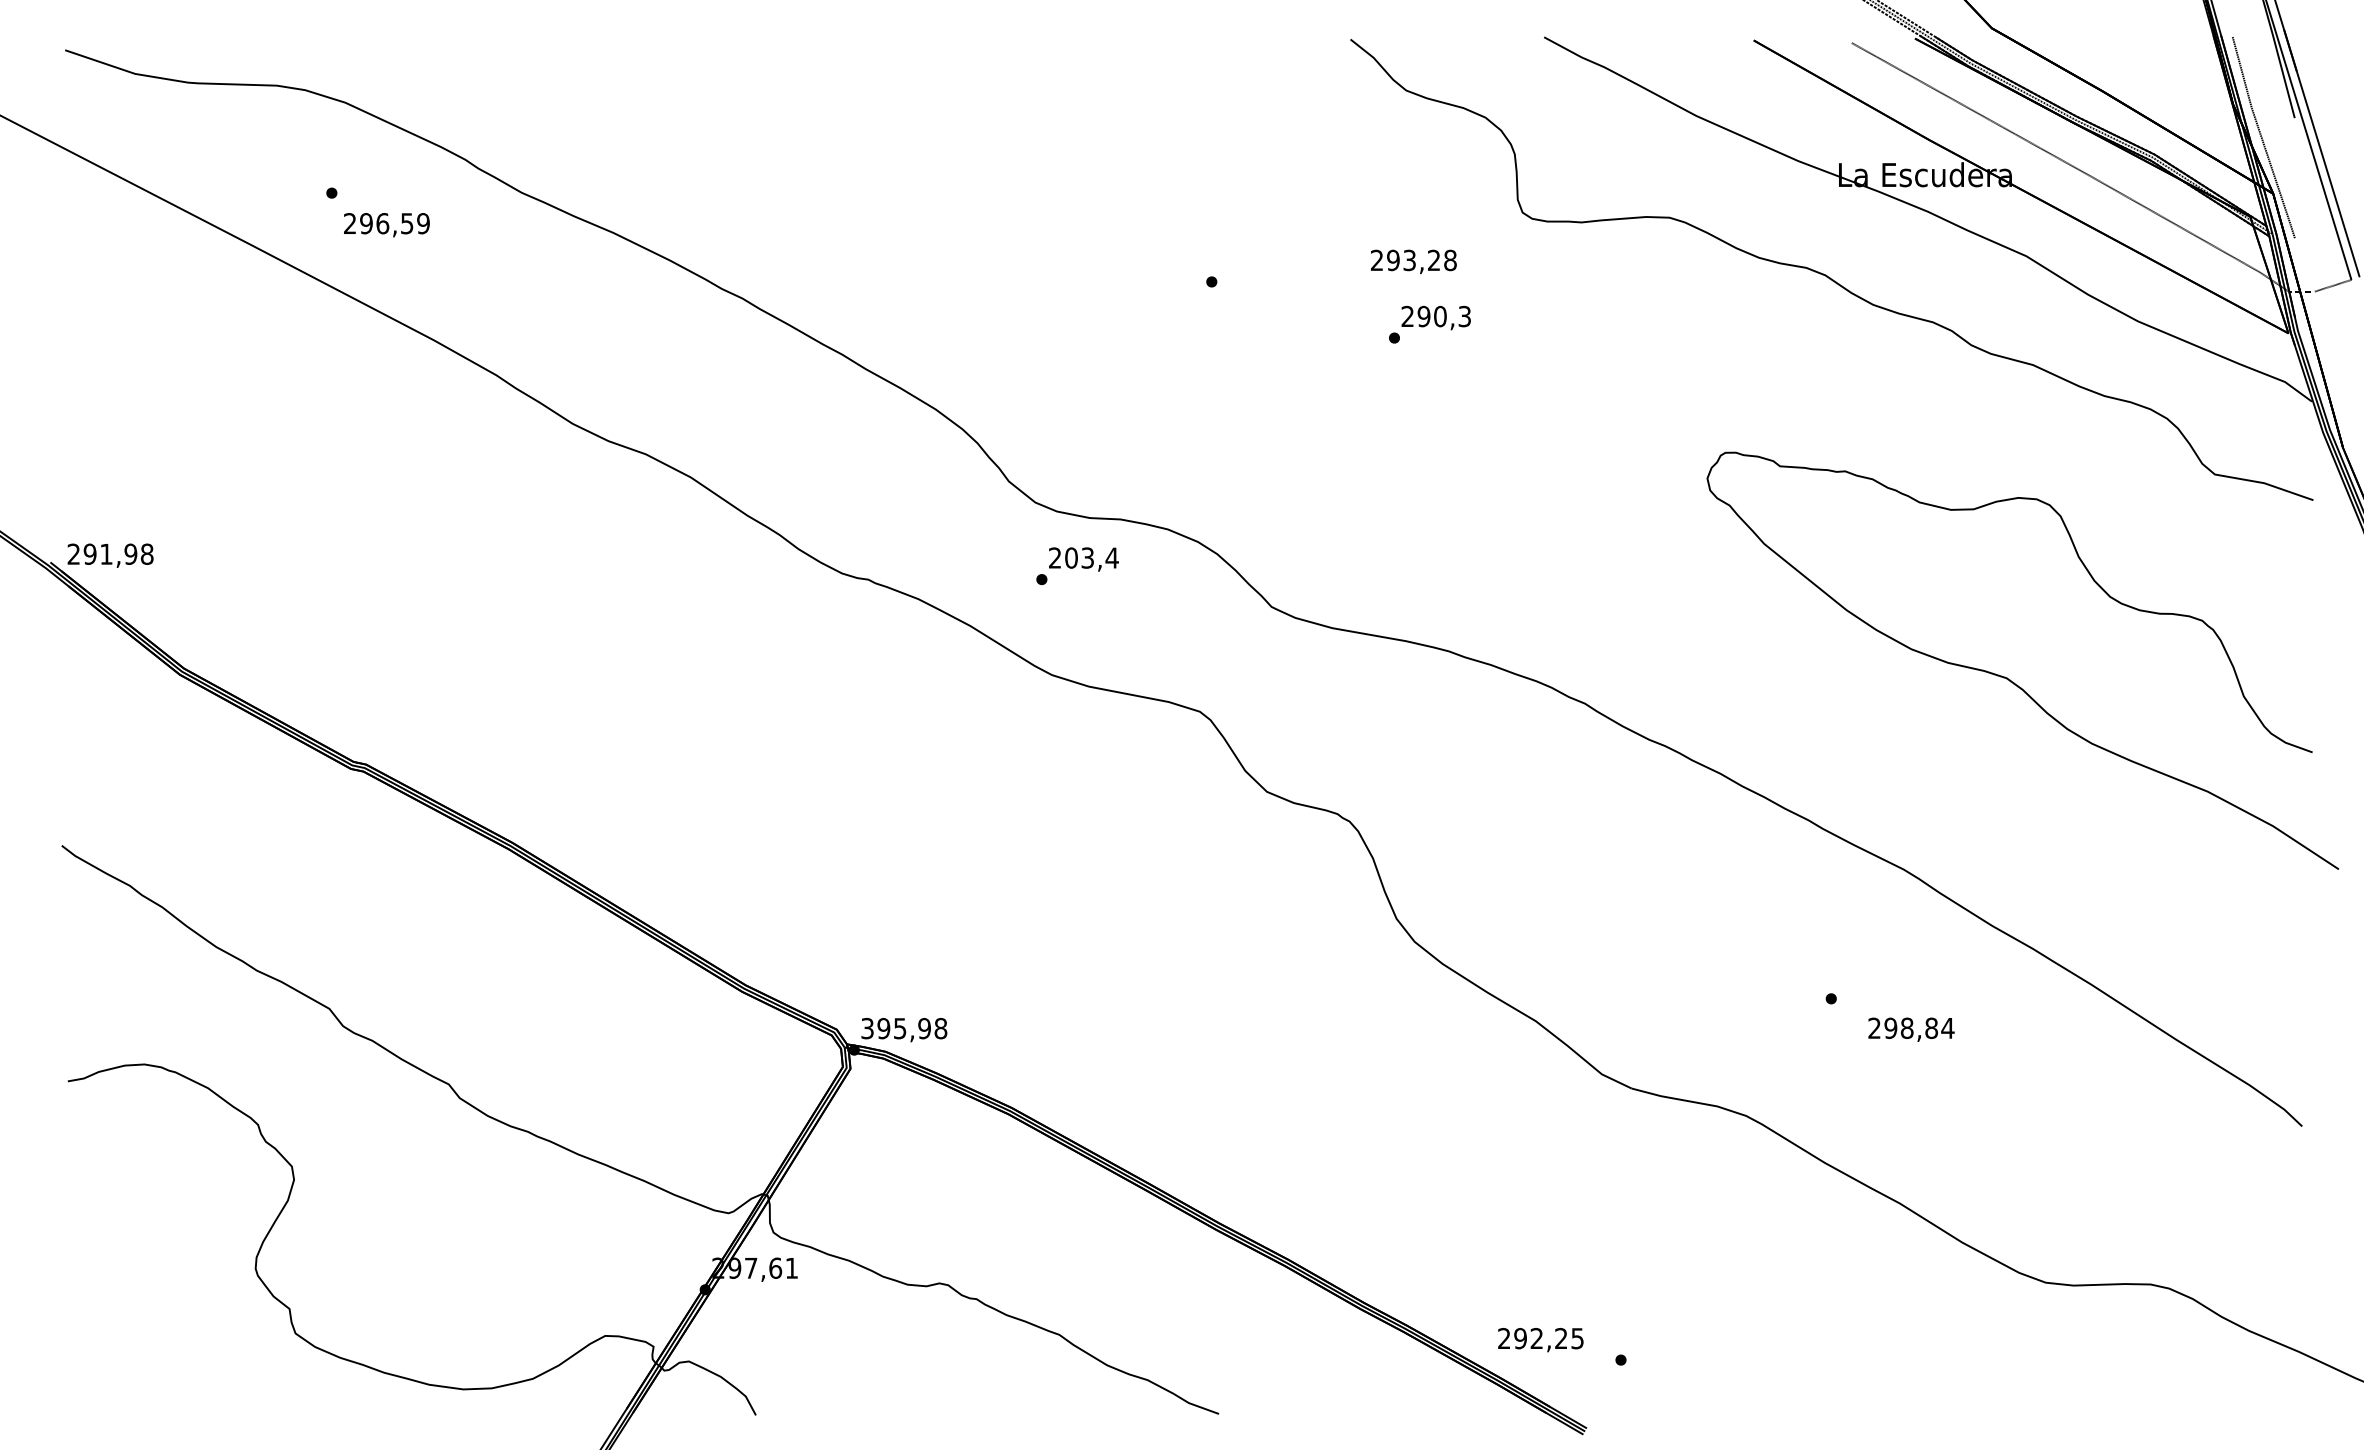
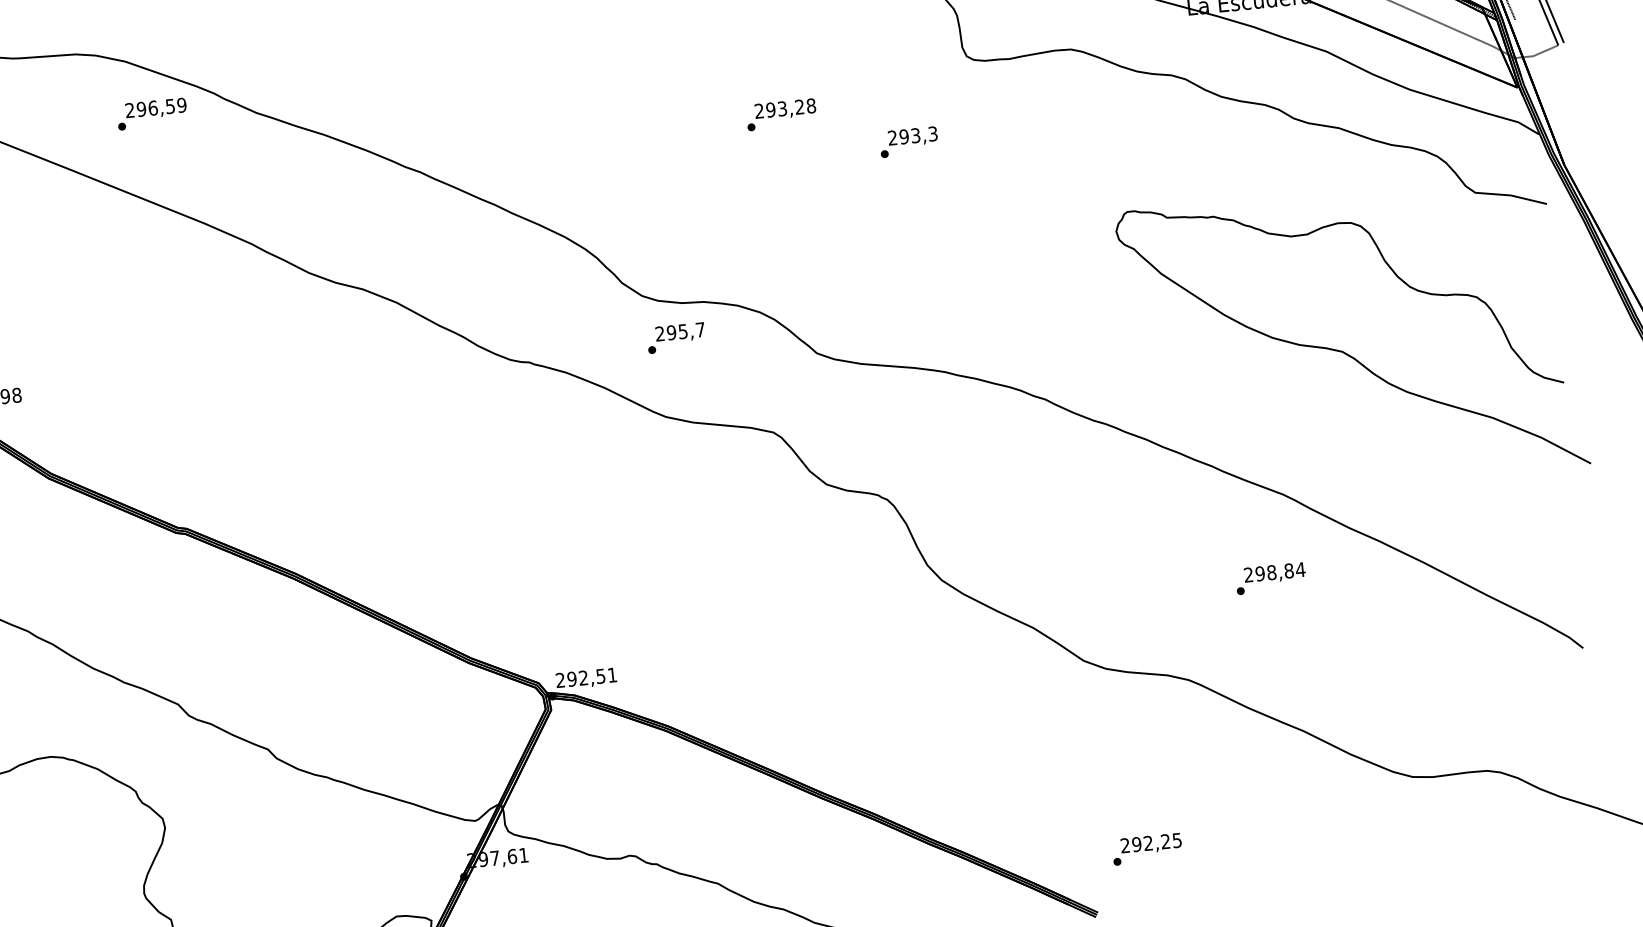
text: (386, 225) -> (155, 109), moved
text: (1413, 261) -> (785, 109), moved
text: (1440, 316) -> (915, 135), 290,3 -> 293,3
text: (1091, 557) -> (685, 330), 203,4 -> 295,7
text: (904, 1028) -> (586, 677), 395,98 -> 292,51
text: (1911, 1029) -> (1274, 573), moved
text: (1540, 1340) -> (1151, 844), moved

